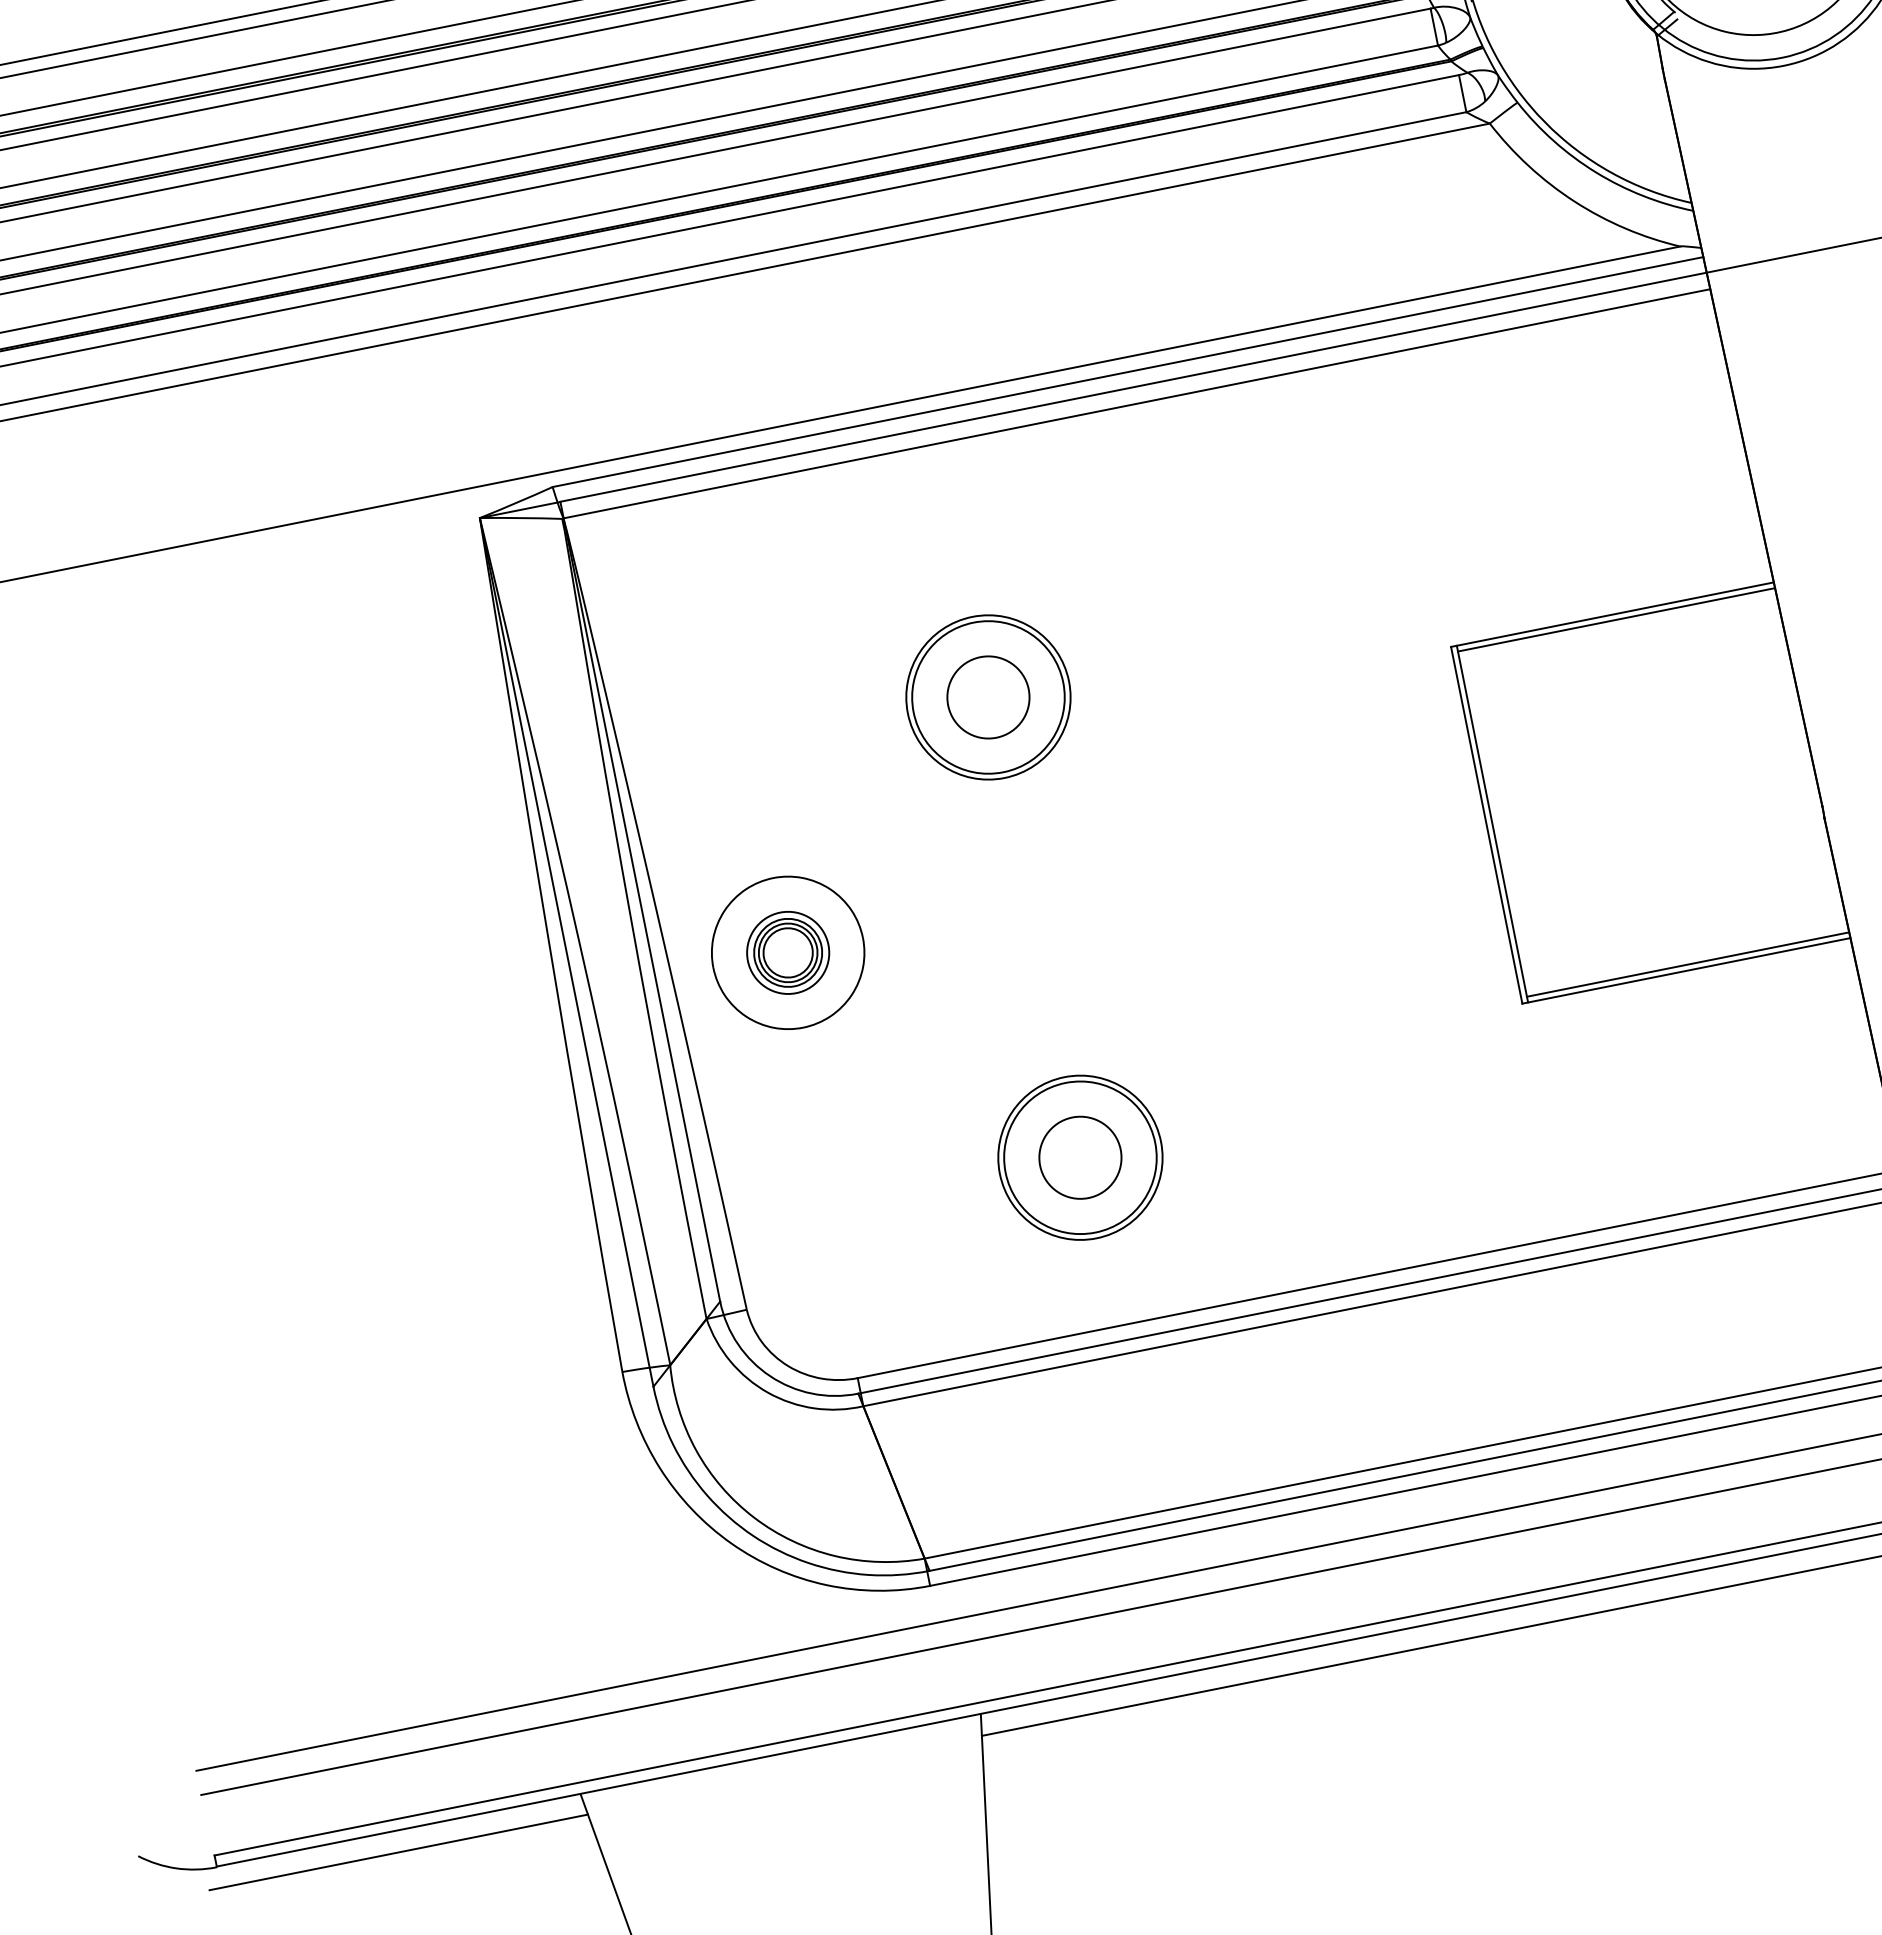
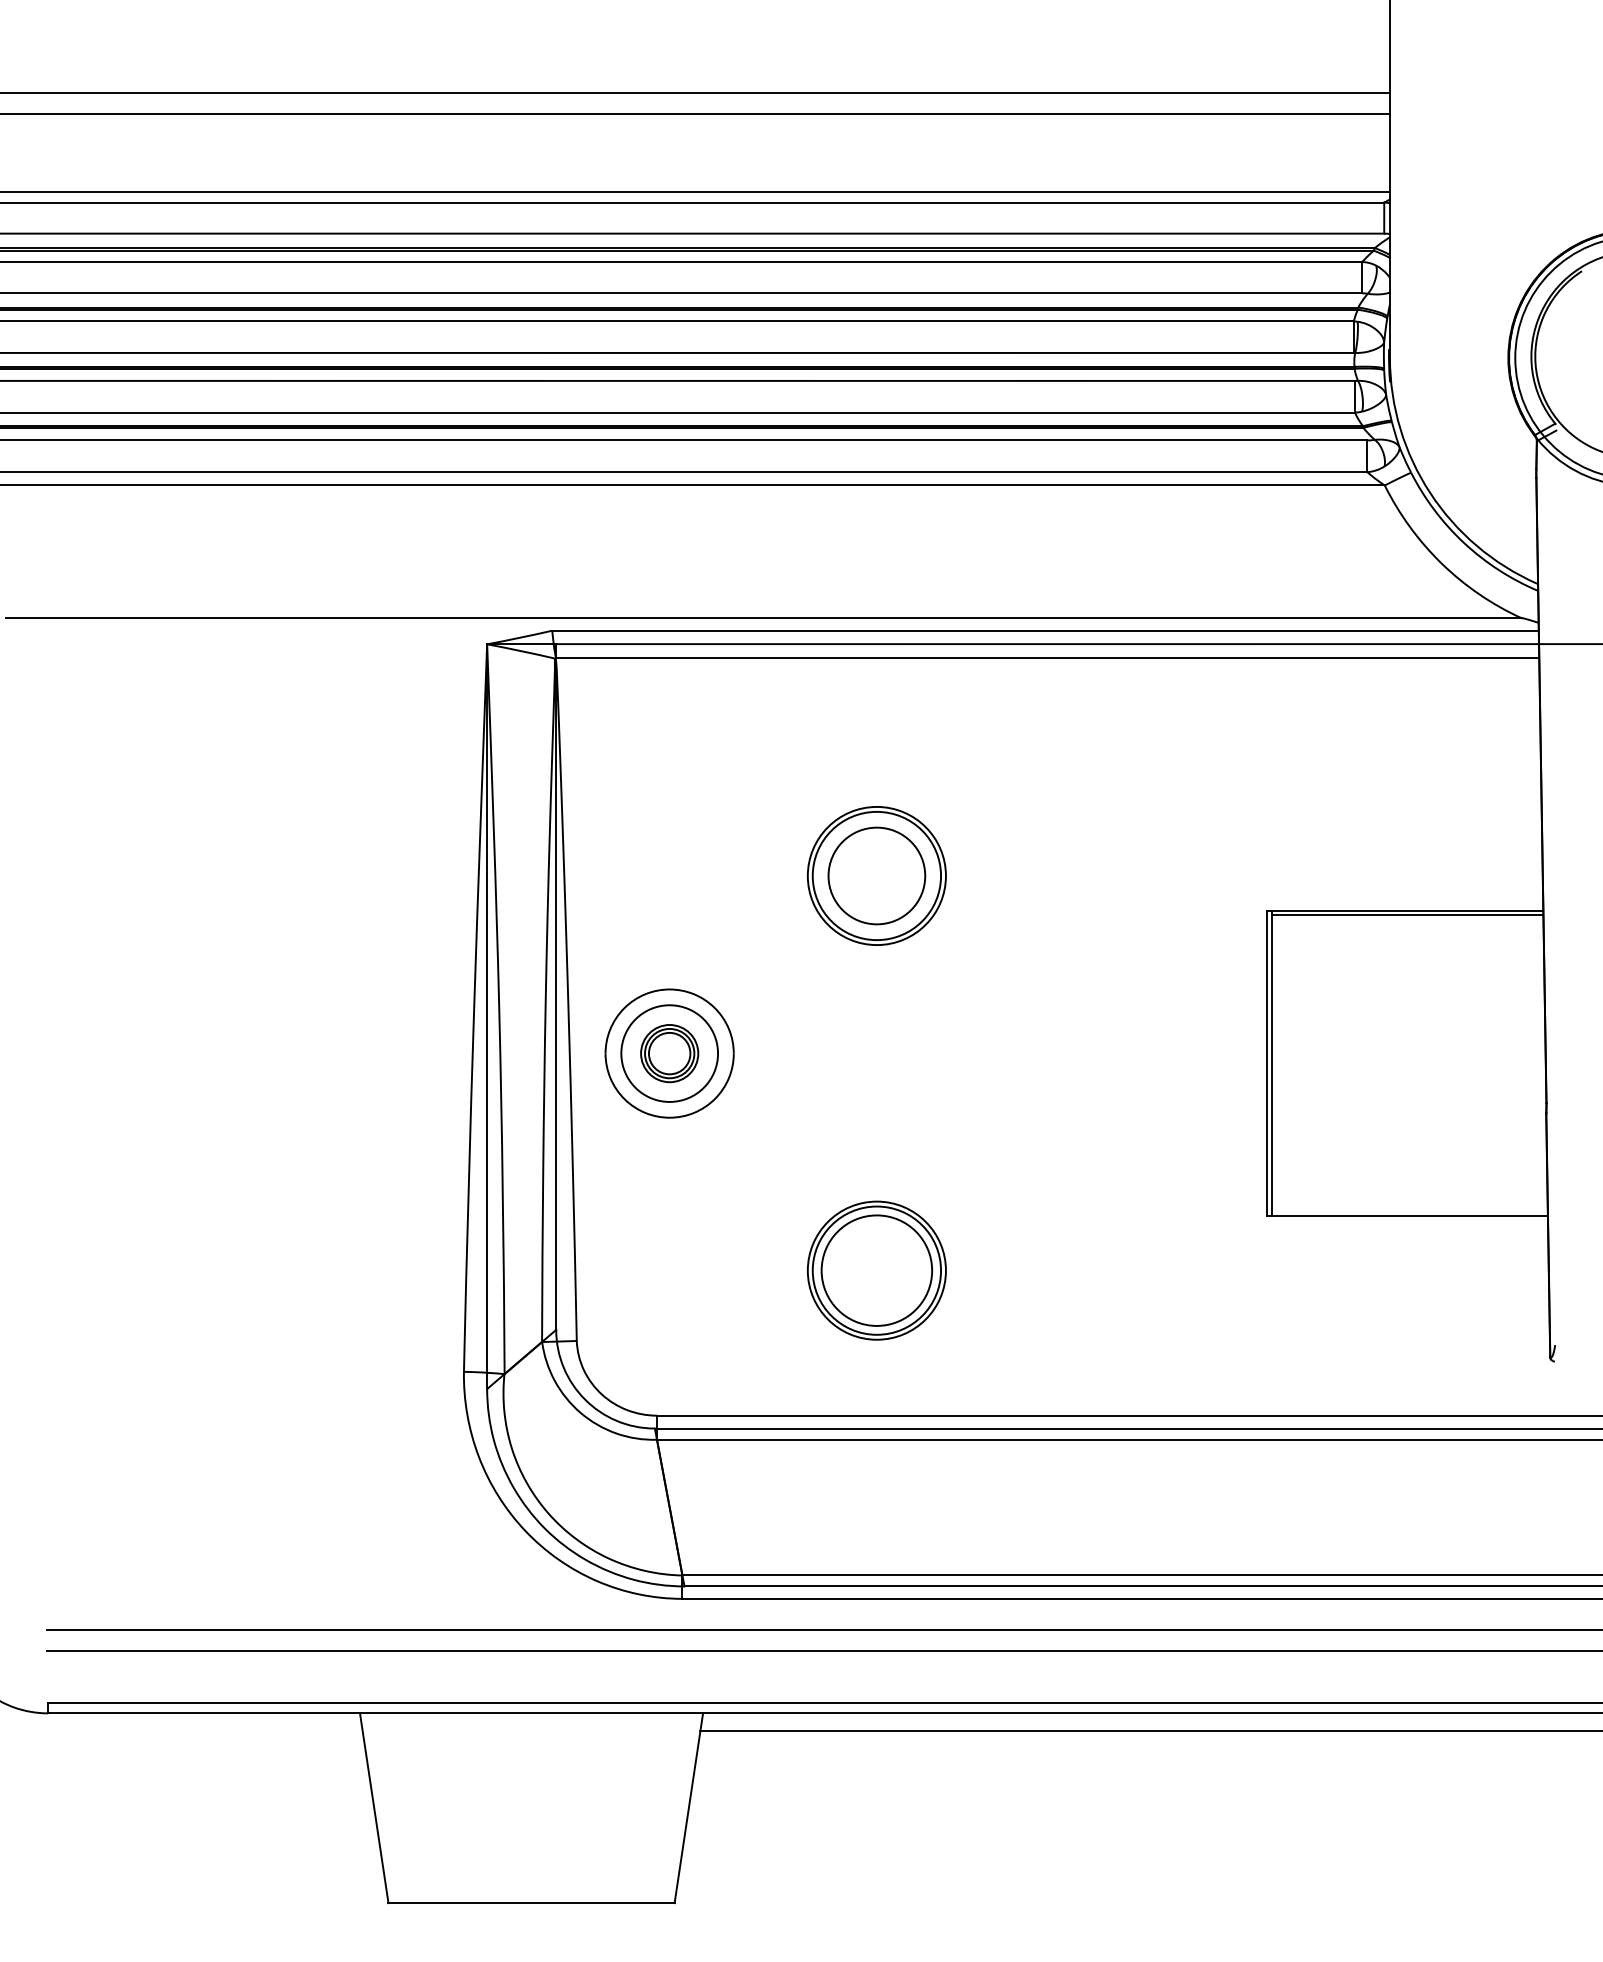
circle: (987, 696) -> (876, 875), size x1.4
circle: (787, 952) -> (669, 1053), size x1.4
line: (1687, 964) -> (1409, 1211), removed
circle: (1079, 1157) -> (876, 1270), size x1.6
line: (398, 1852) -> (200, 1731), removed

